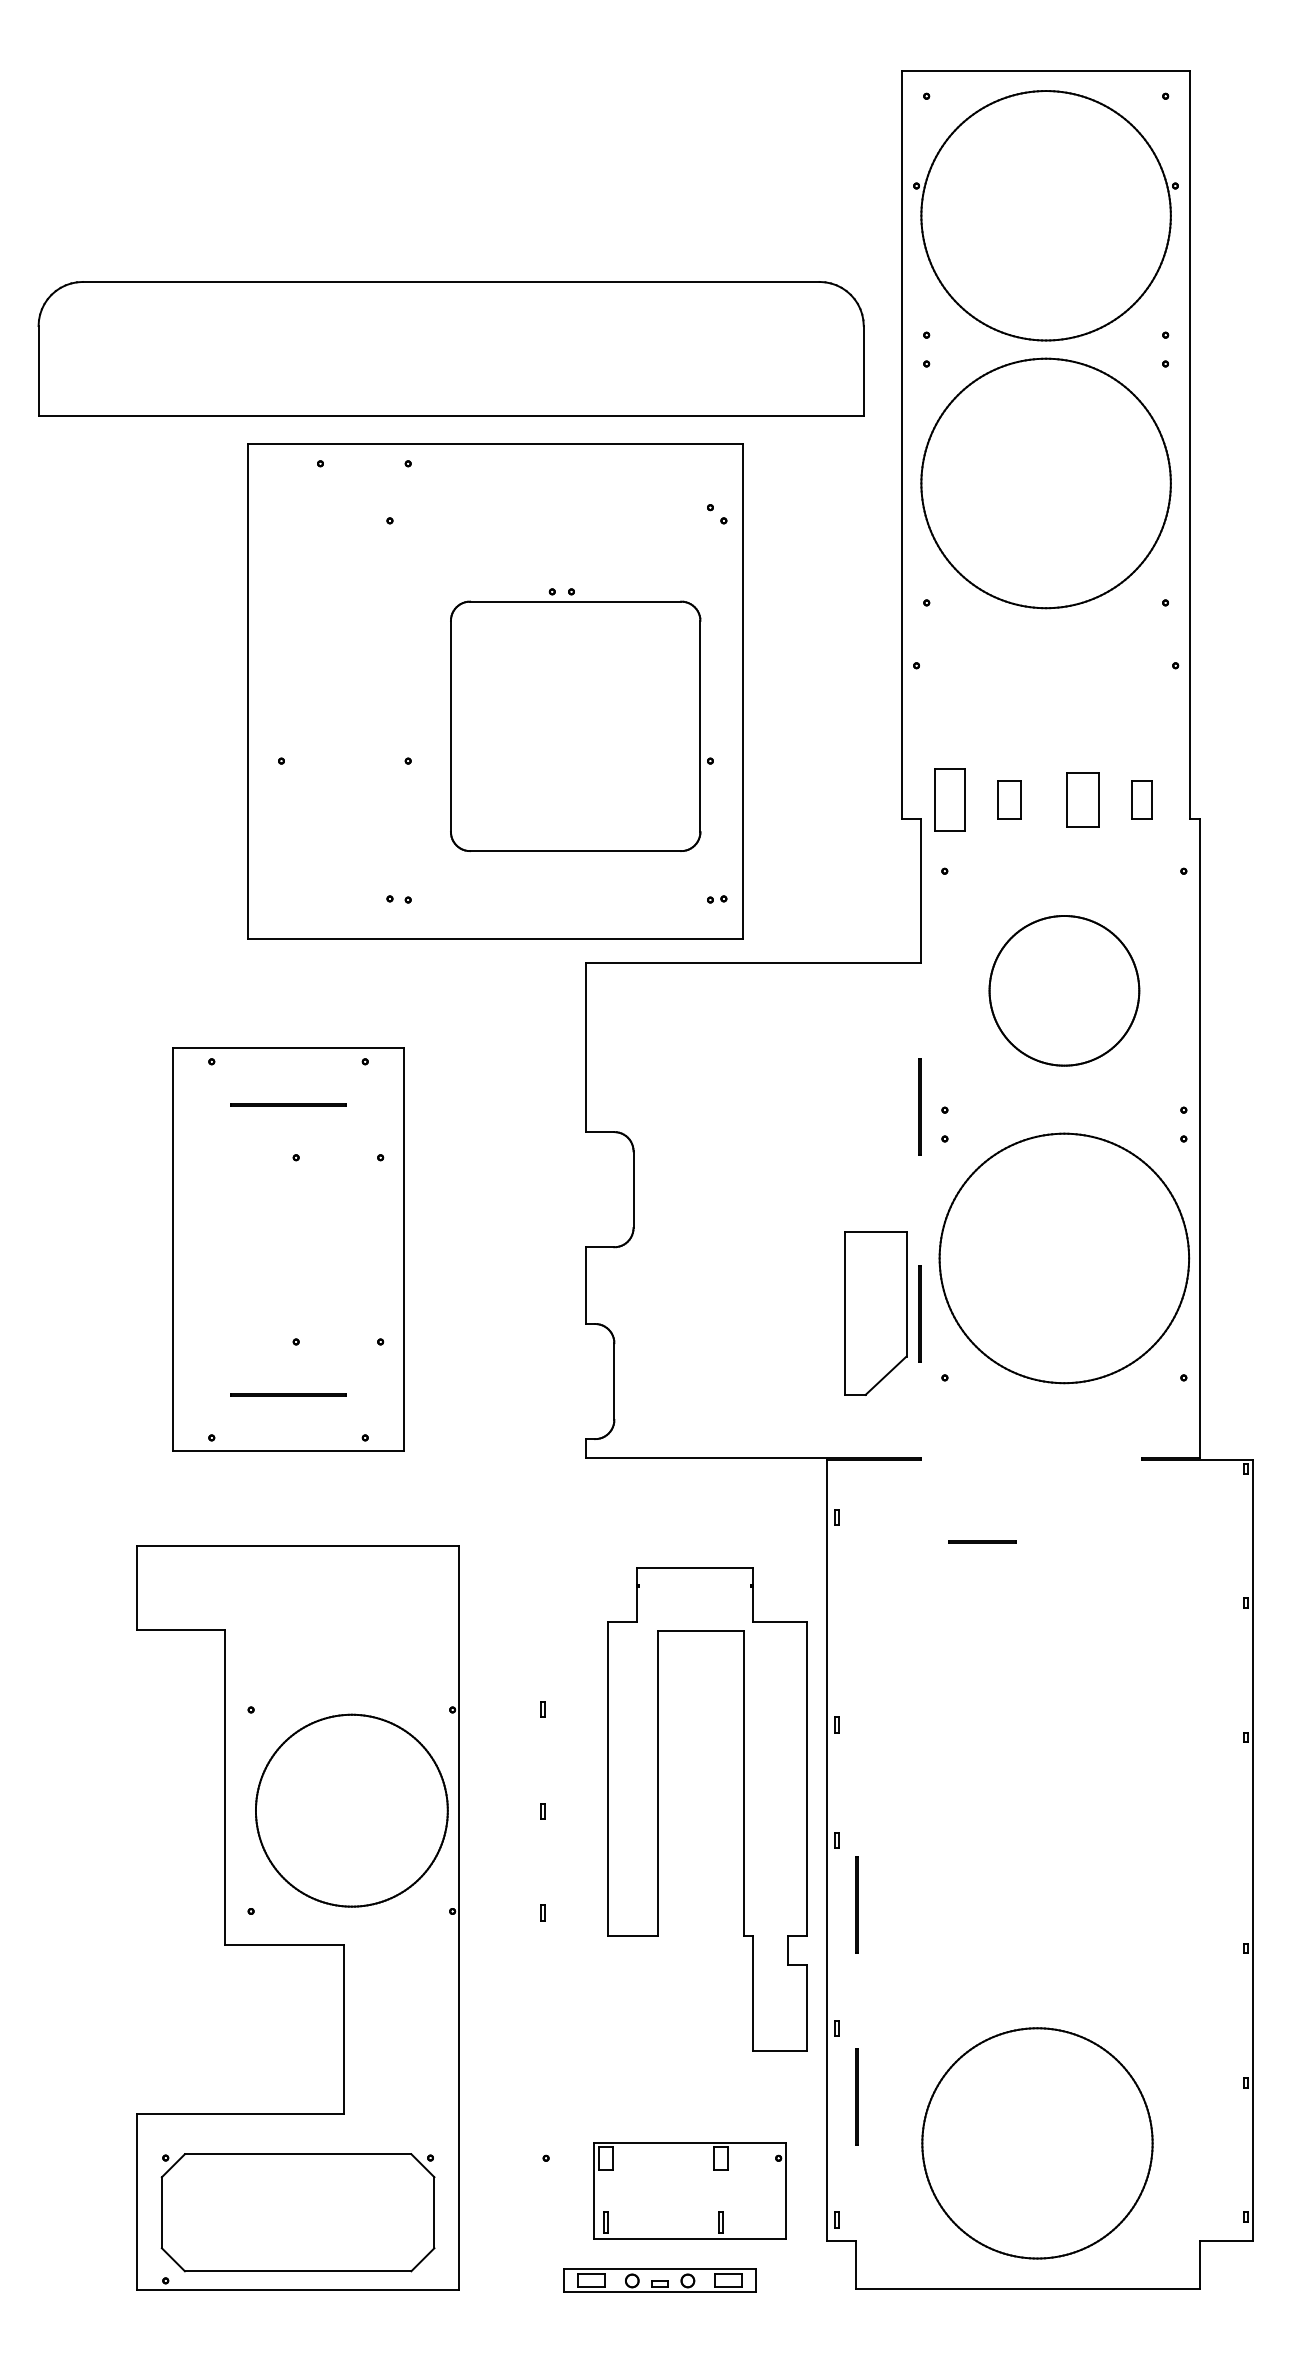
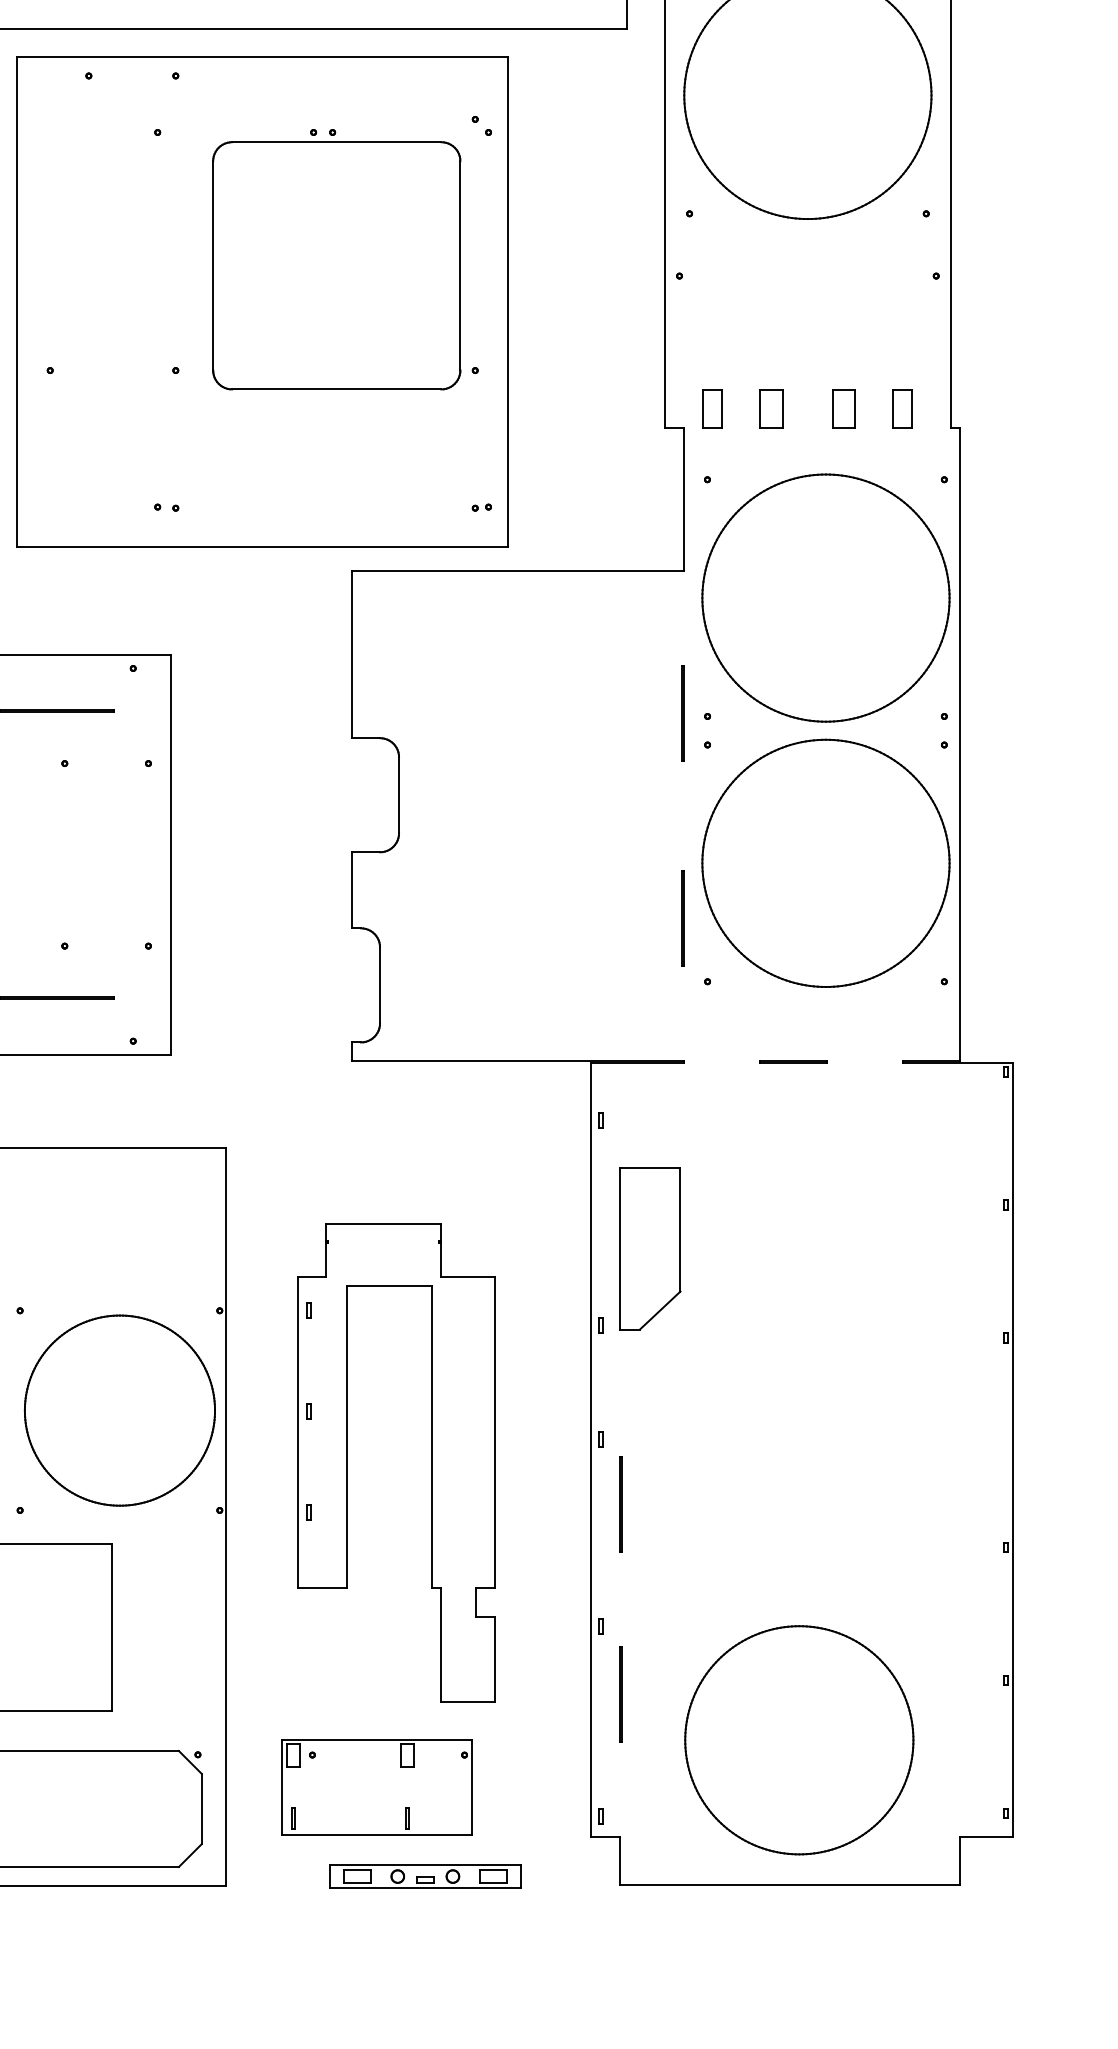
part: (575, 719) -> (336, 258), moved
part: (950, 799) -> (713, 408), size x0.62
part: (1082, 799) -> (843, 408), size x0.71
part: (1064, 990) -> (826, 597), size x1.67
part: (875, 1313) -> (649, 1248), moved
line: (982, 1541) -> (793, 1061), moved
part: (743, 1809) -> (431, 1462), moved
part: (689, 2190) -> (376, 1786), moved

